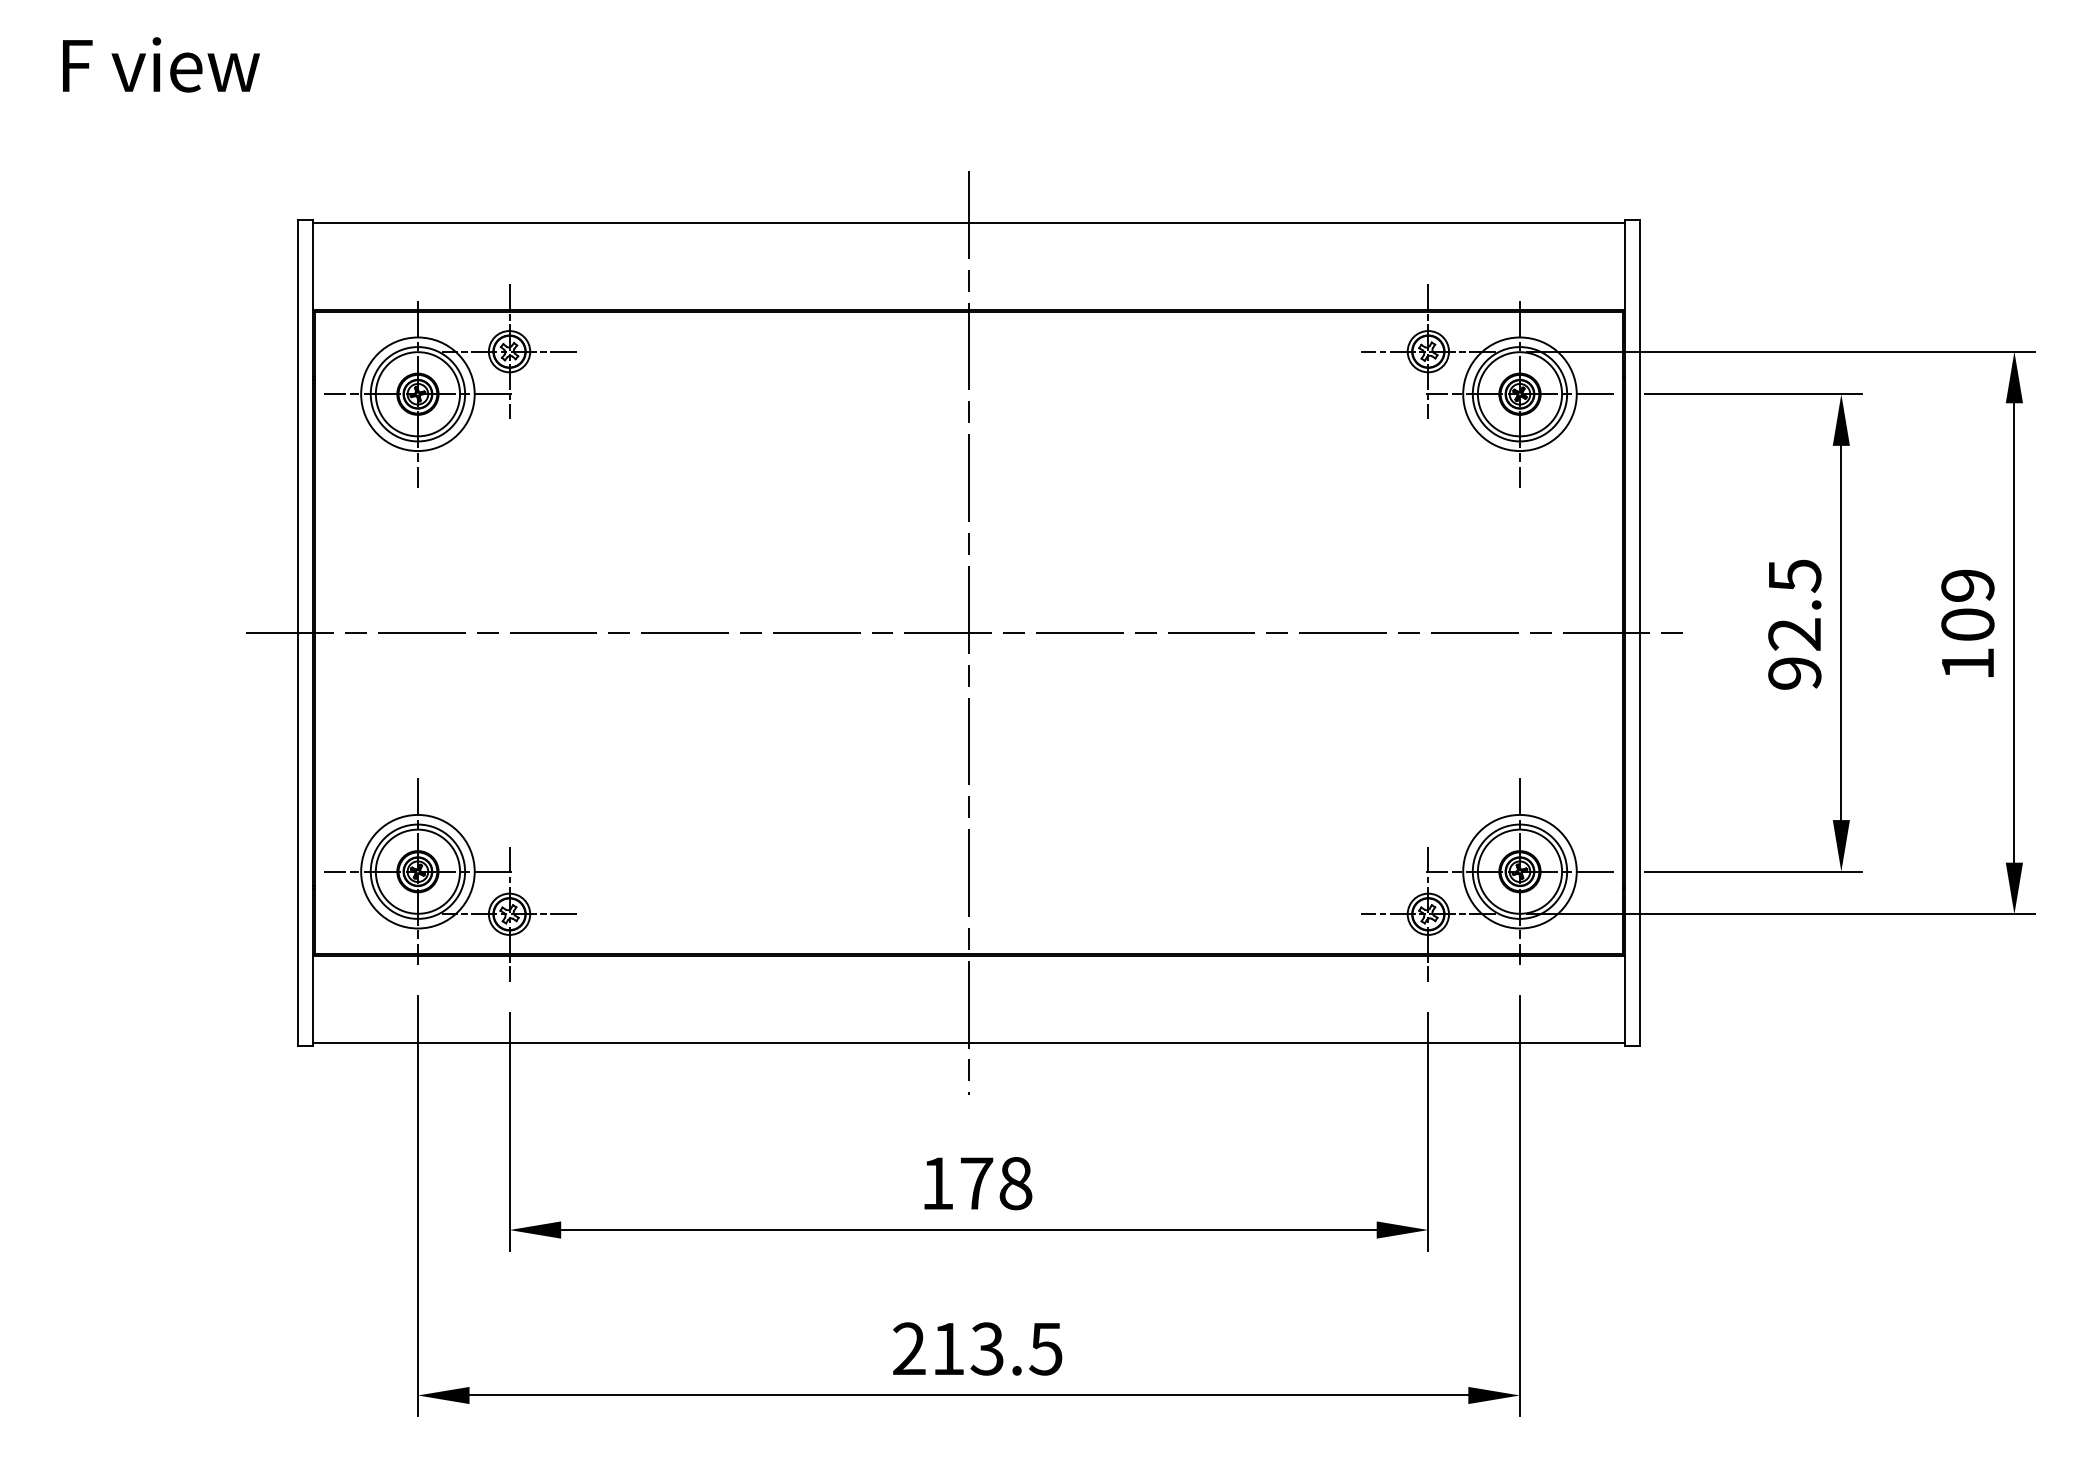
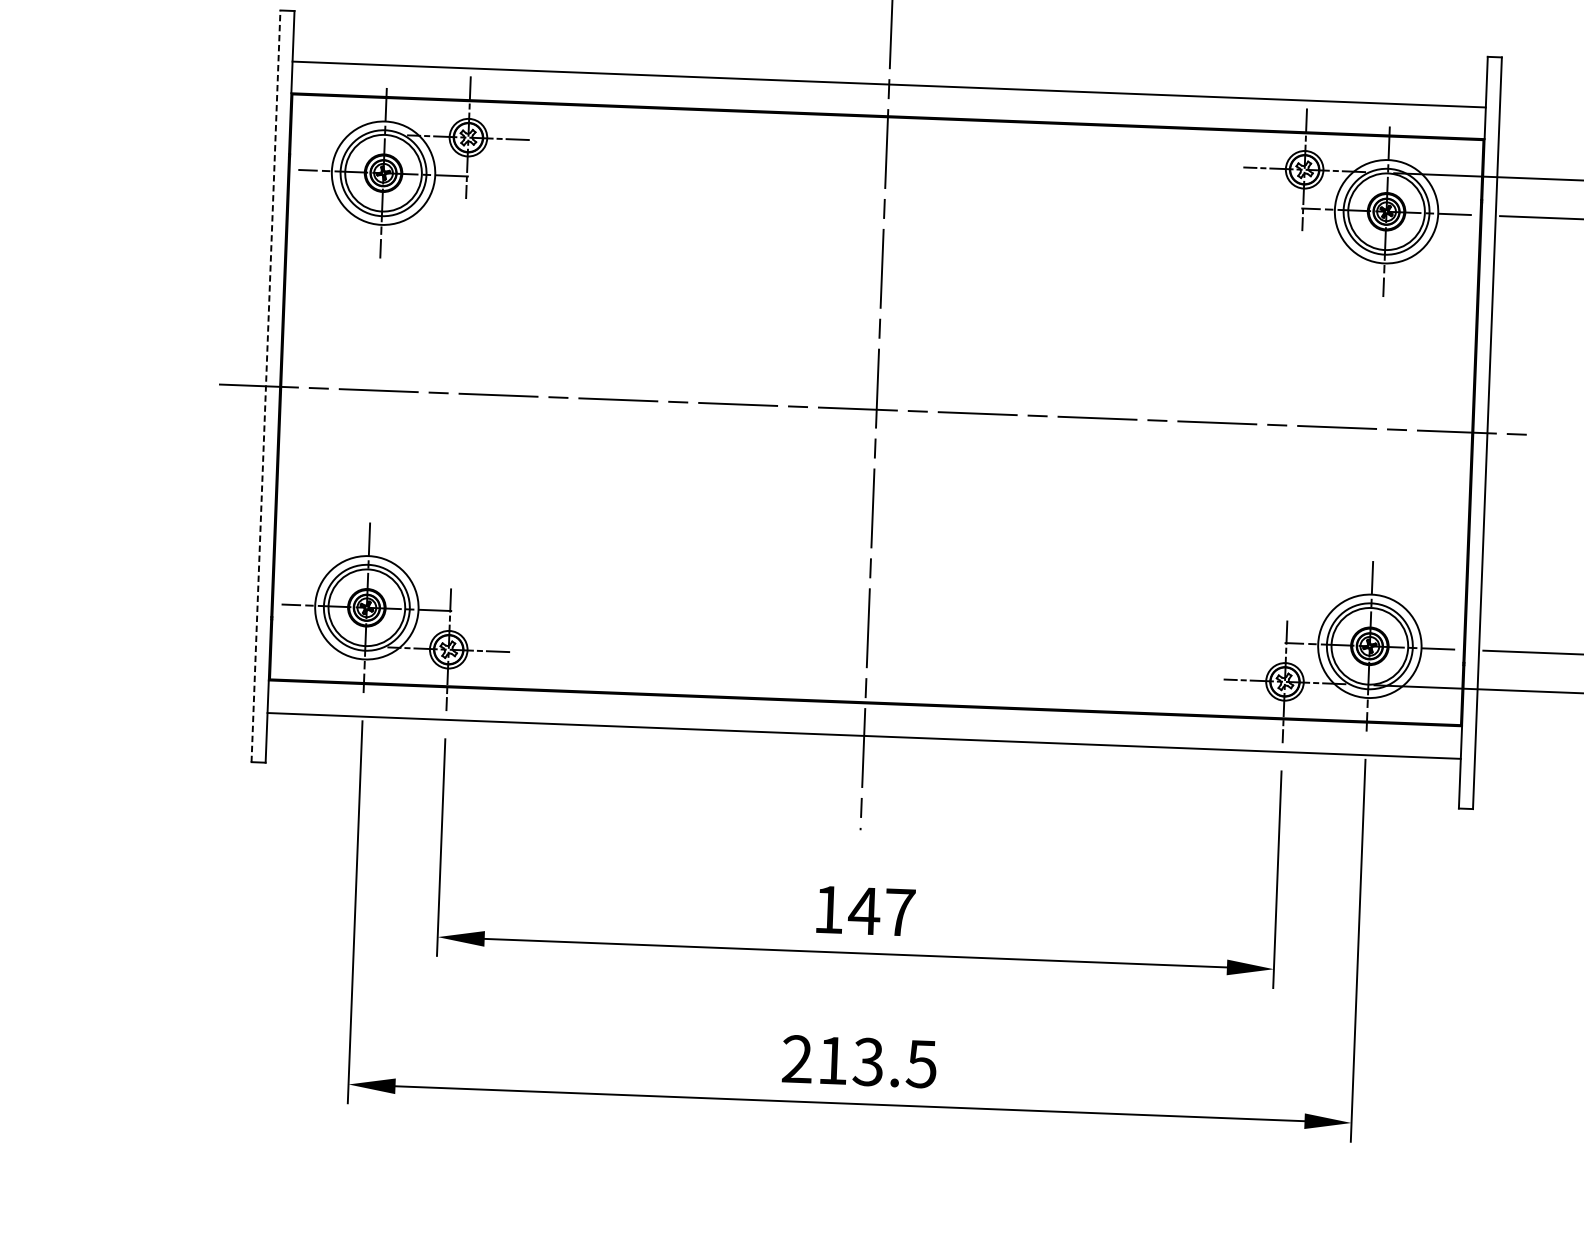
line: (968, 222) -> (888, 84), moved
line: (297, 633) -> (265, 386), solid -> dashed
line: (968, 1043) -> (863, 736), moved
text: (995, 1183) -> (881, 911), 178 -> 147

